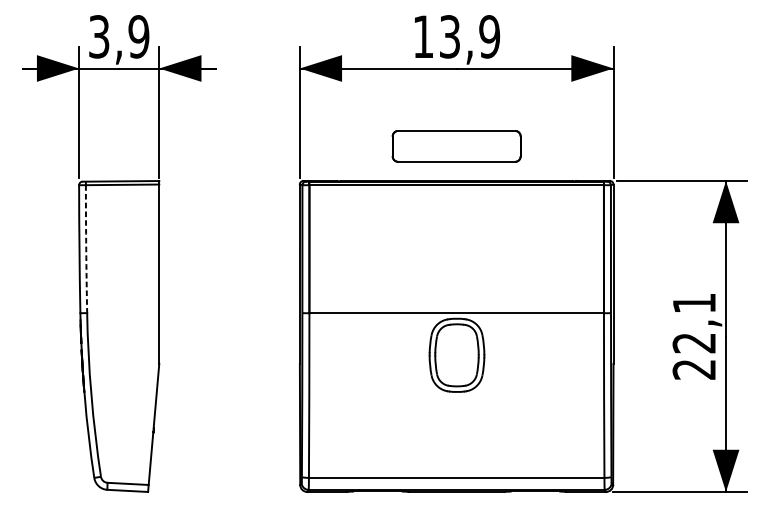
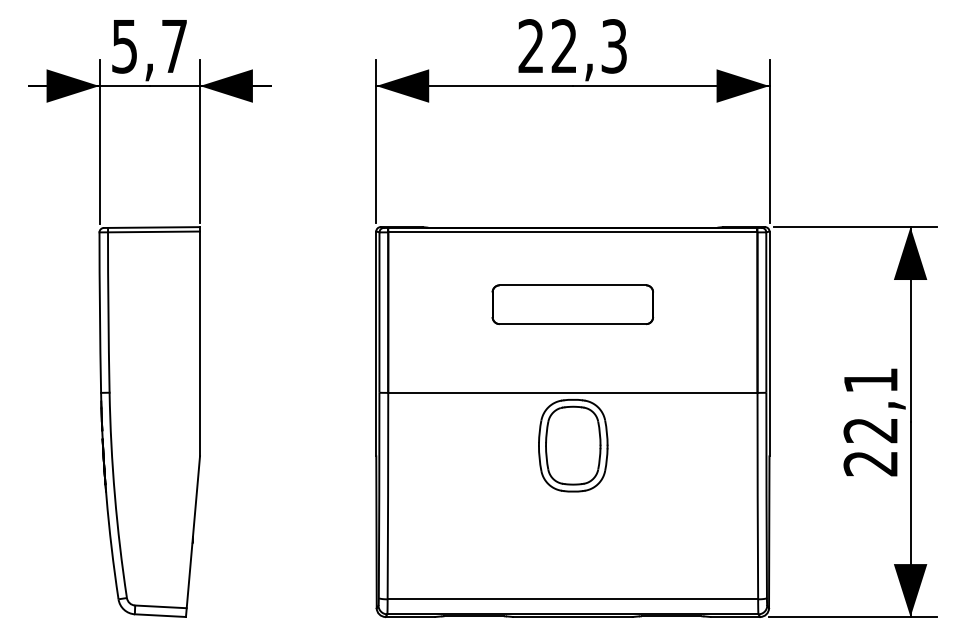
text: (119, 36) -> (149, 46), 3,9 -> 5,7
text: (456, 36) -> (572, 46), 13,9 -> 22,3
part: (456, 146) -> (572, 304), moved
arc: (86, 249) -> (108, 312), dashed -> solid

